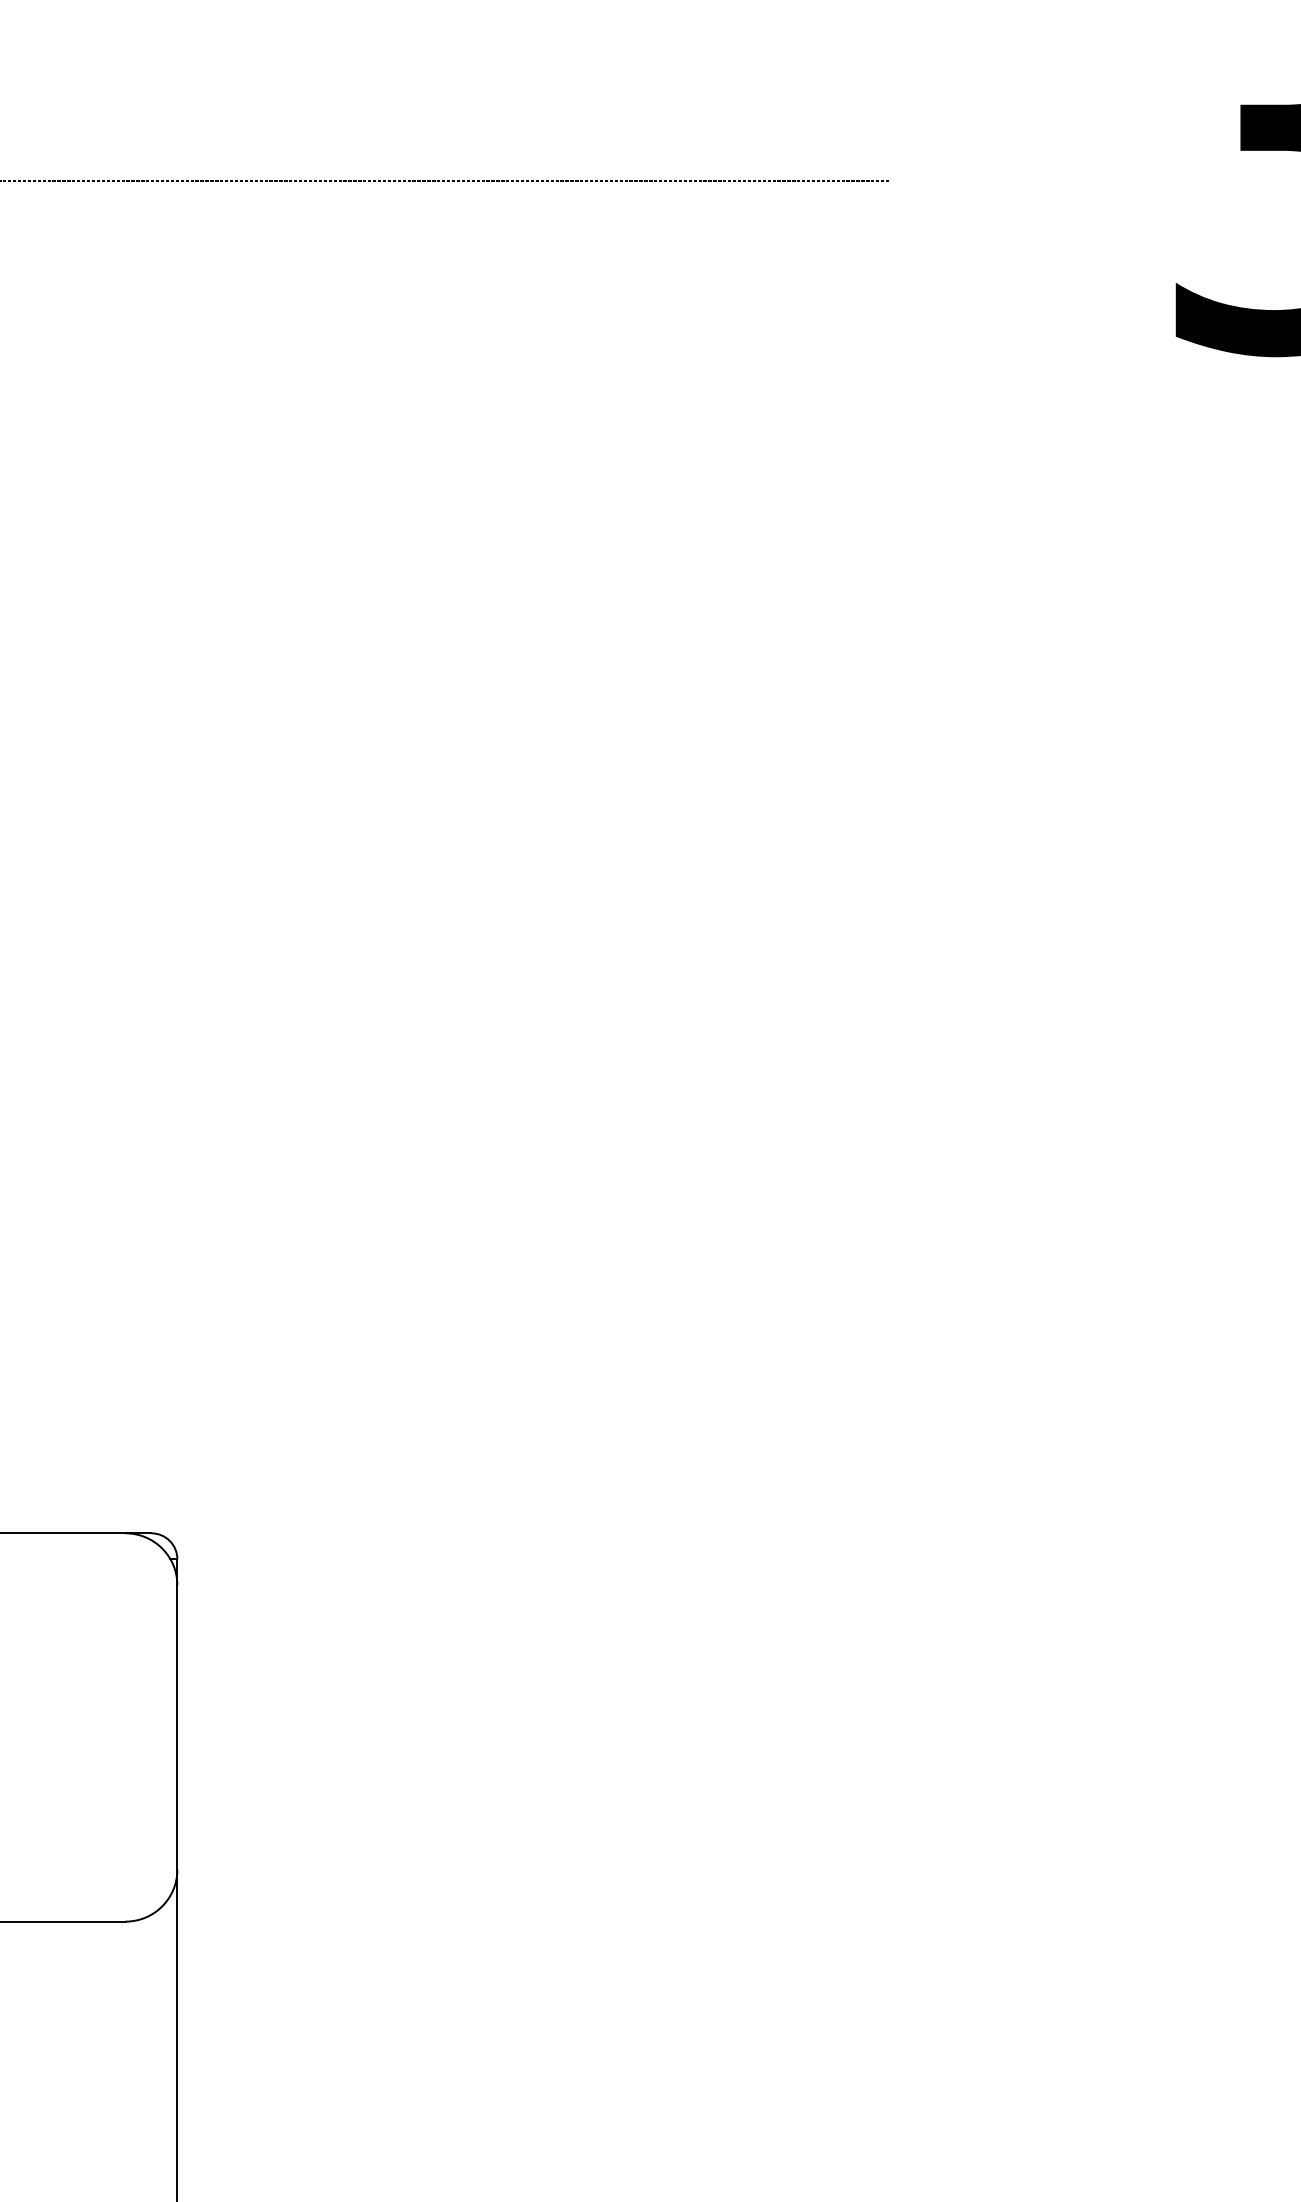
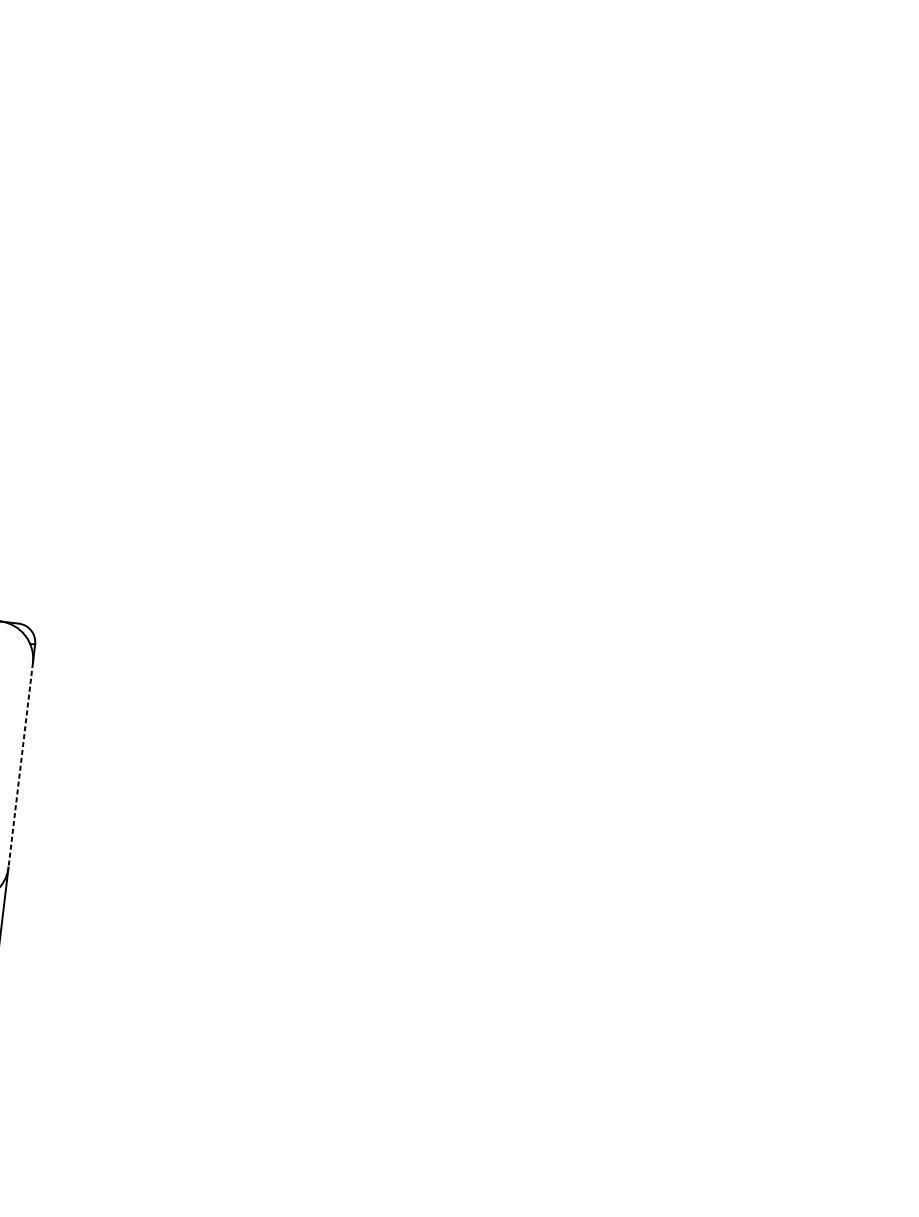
line: (177, 1727) -> (20, 765), solid -> dashed

